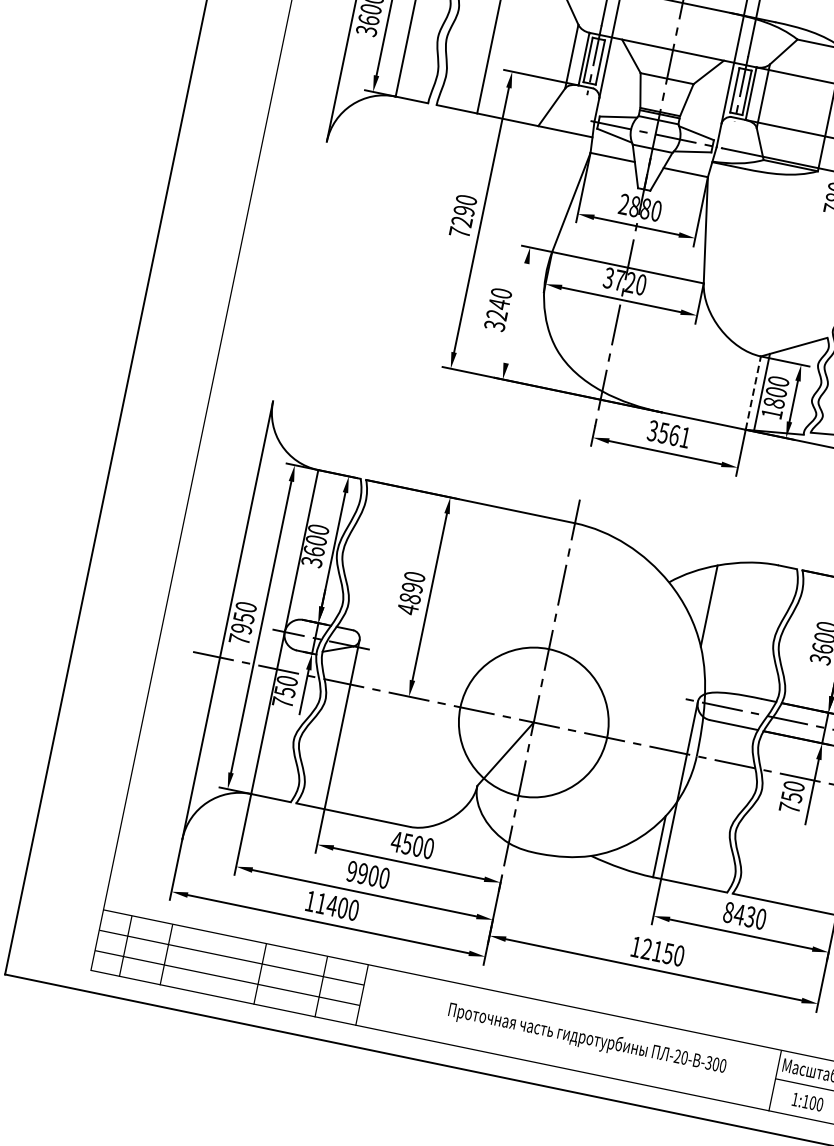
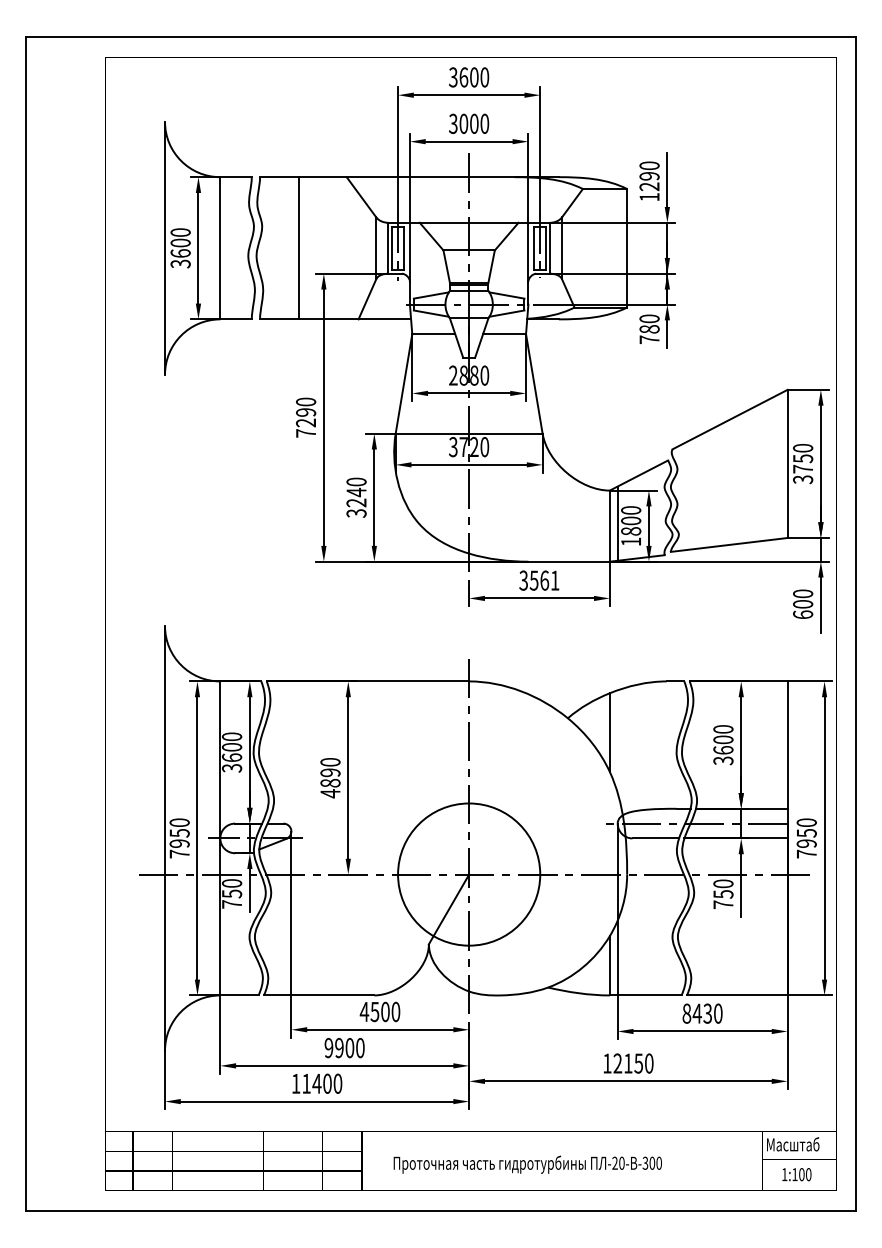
line: (516, 313) -> (374, 497), added
line: (752, 393) -> (609, 526), dashed -> solid
text: (586, 1038) -> (527, 1164), moved

